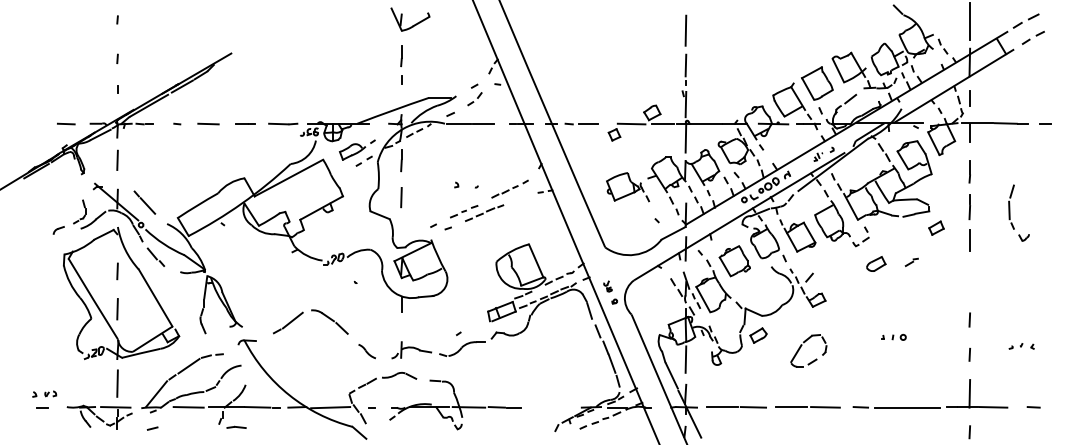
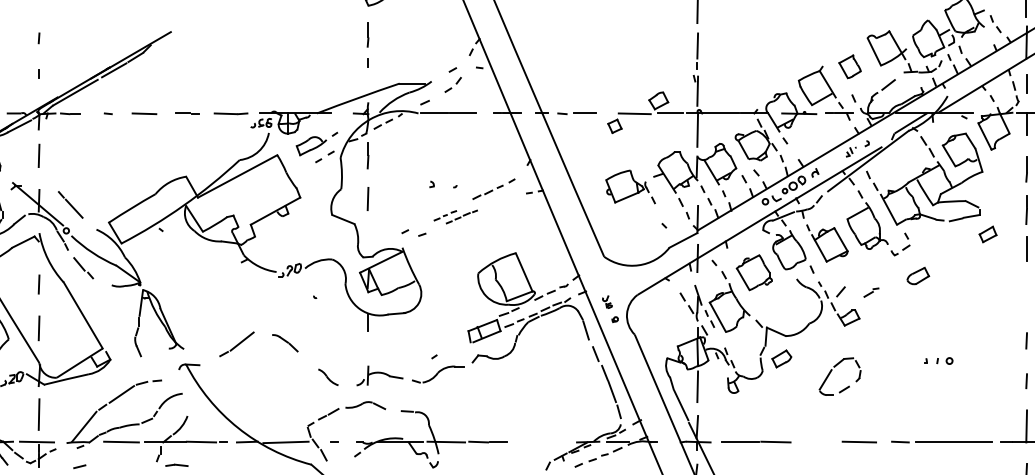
part: (817, 83) -> (850, 66), size x0.6
part: (477, 212) -> (456, 216), size x0.7
part: (911, 261) -> (871, 291), moved
part: (329, 321) -> (284, 342), size x0.6
line: (791, 407) -> (820, 442), removed

